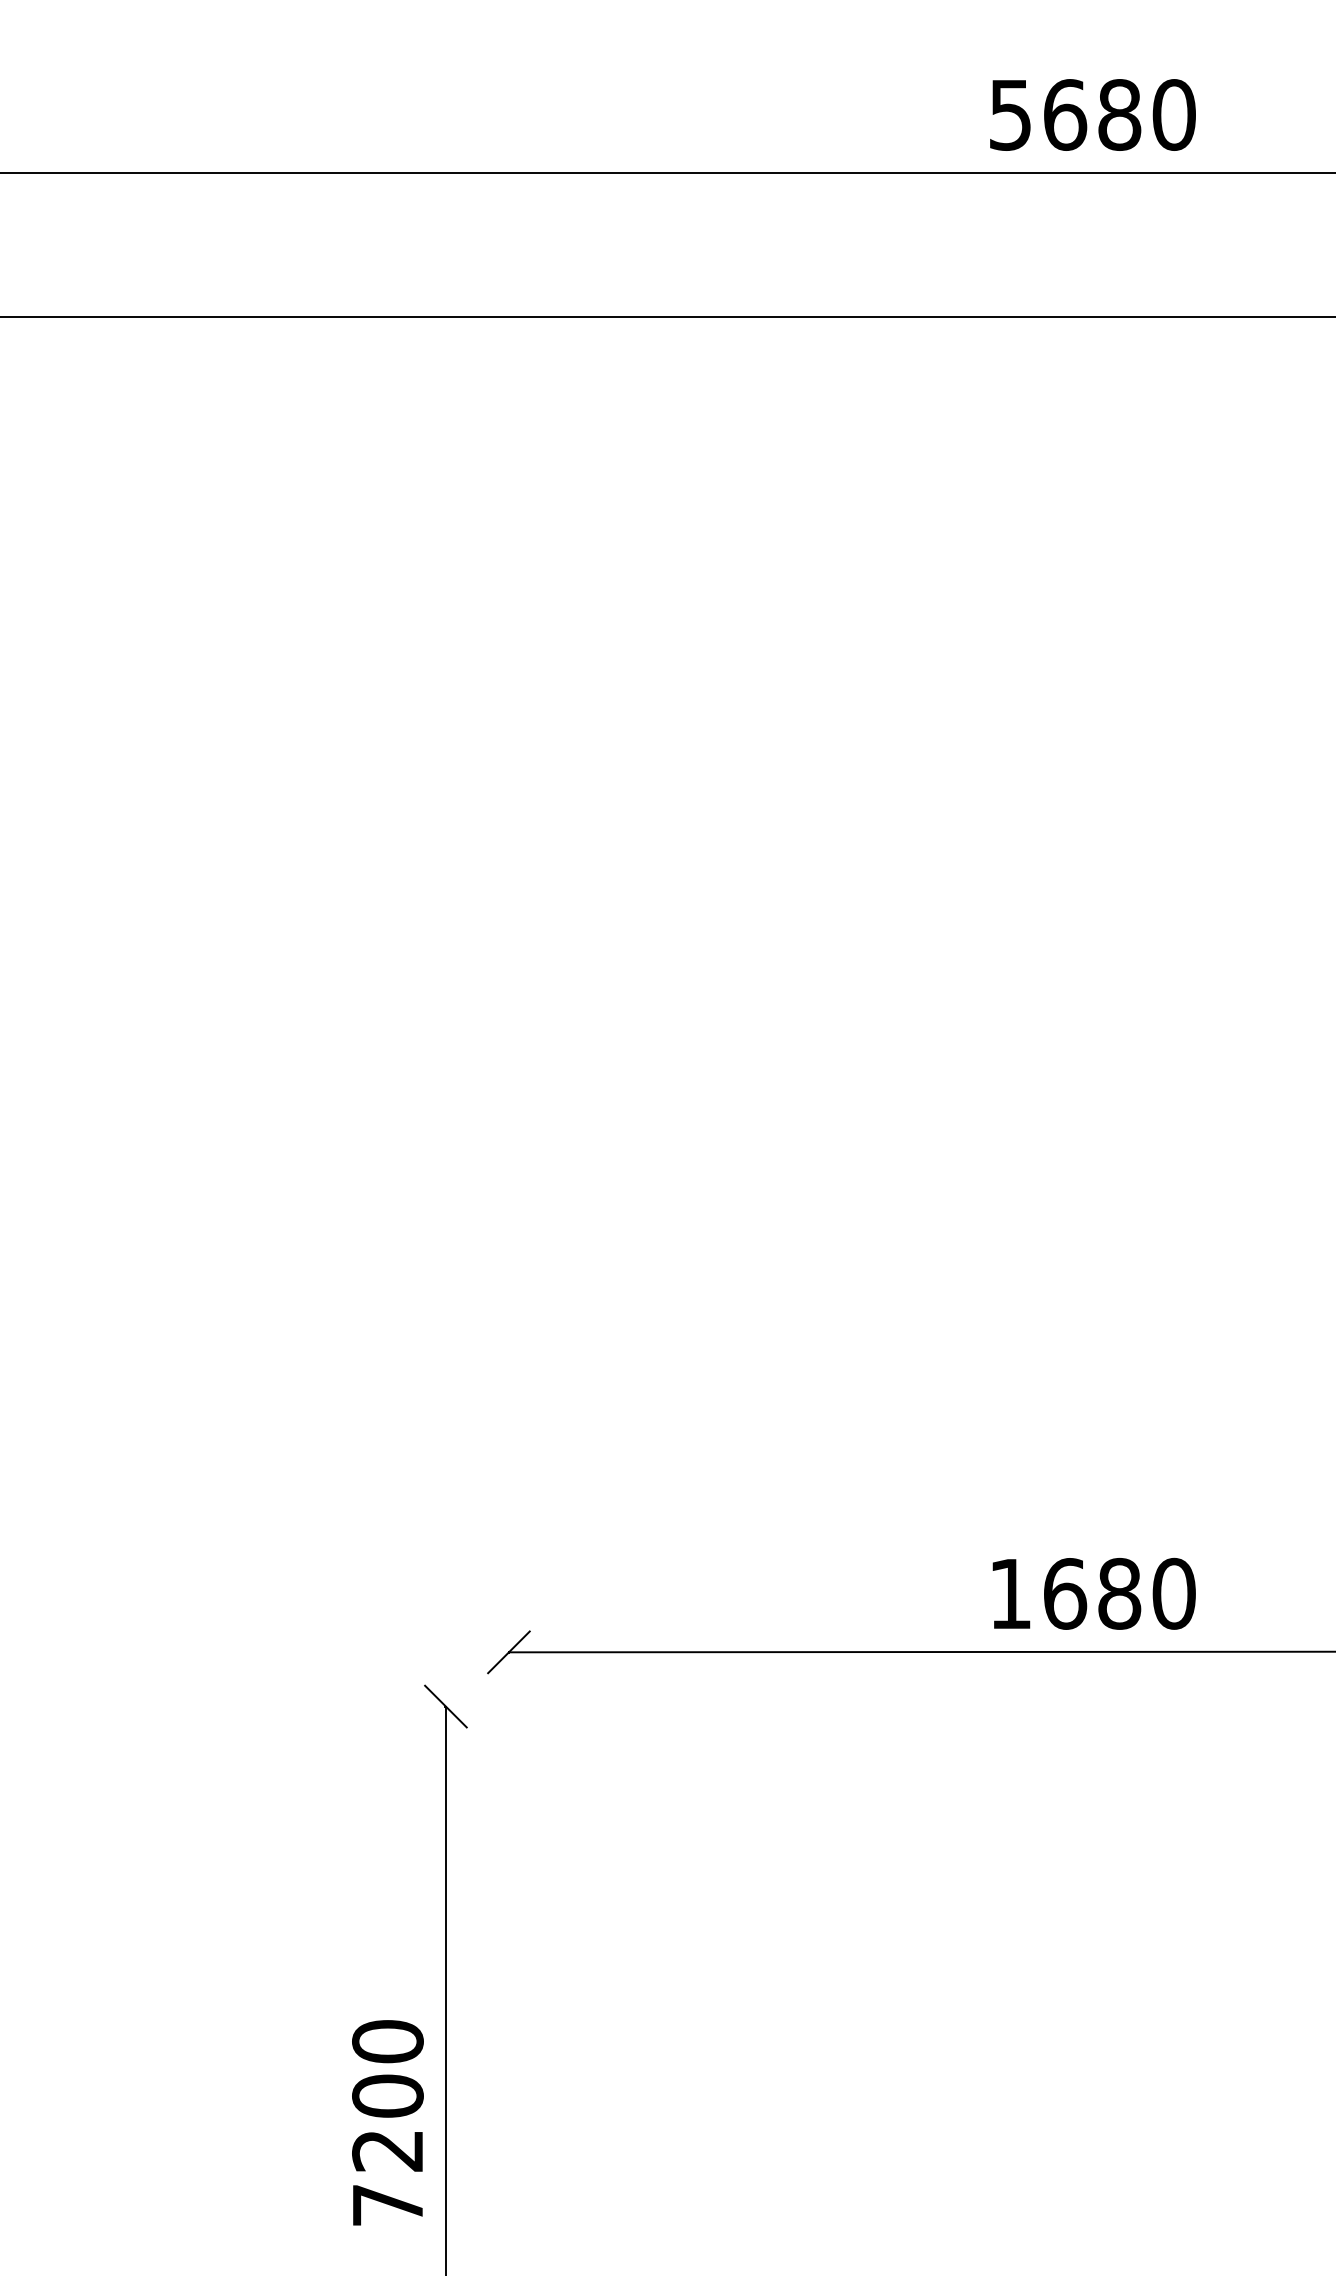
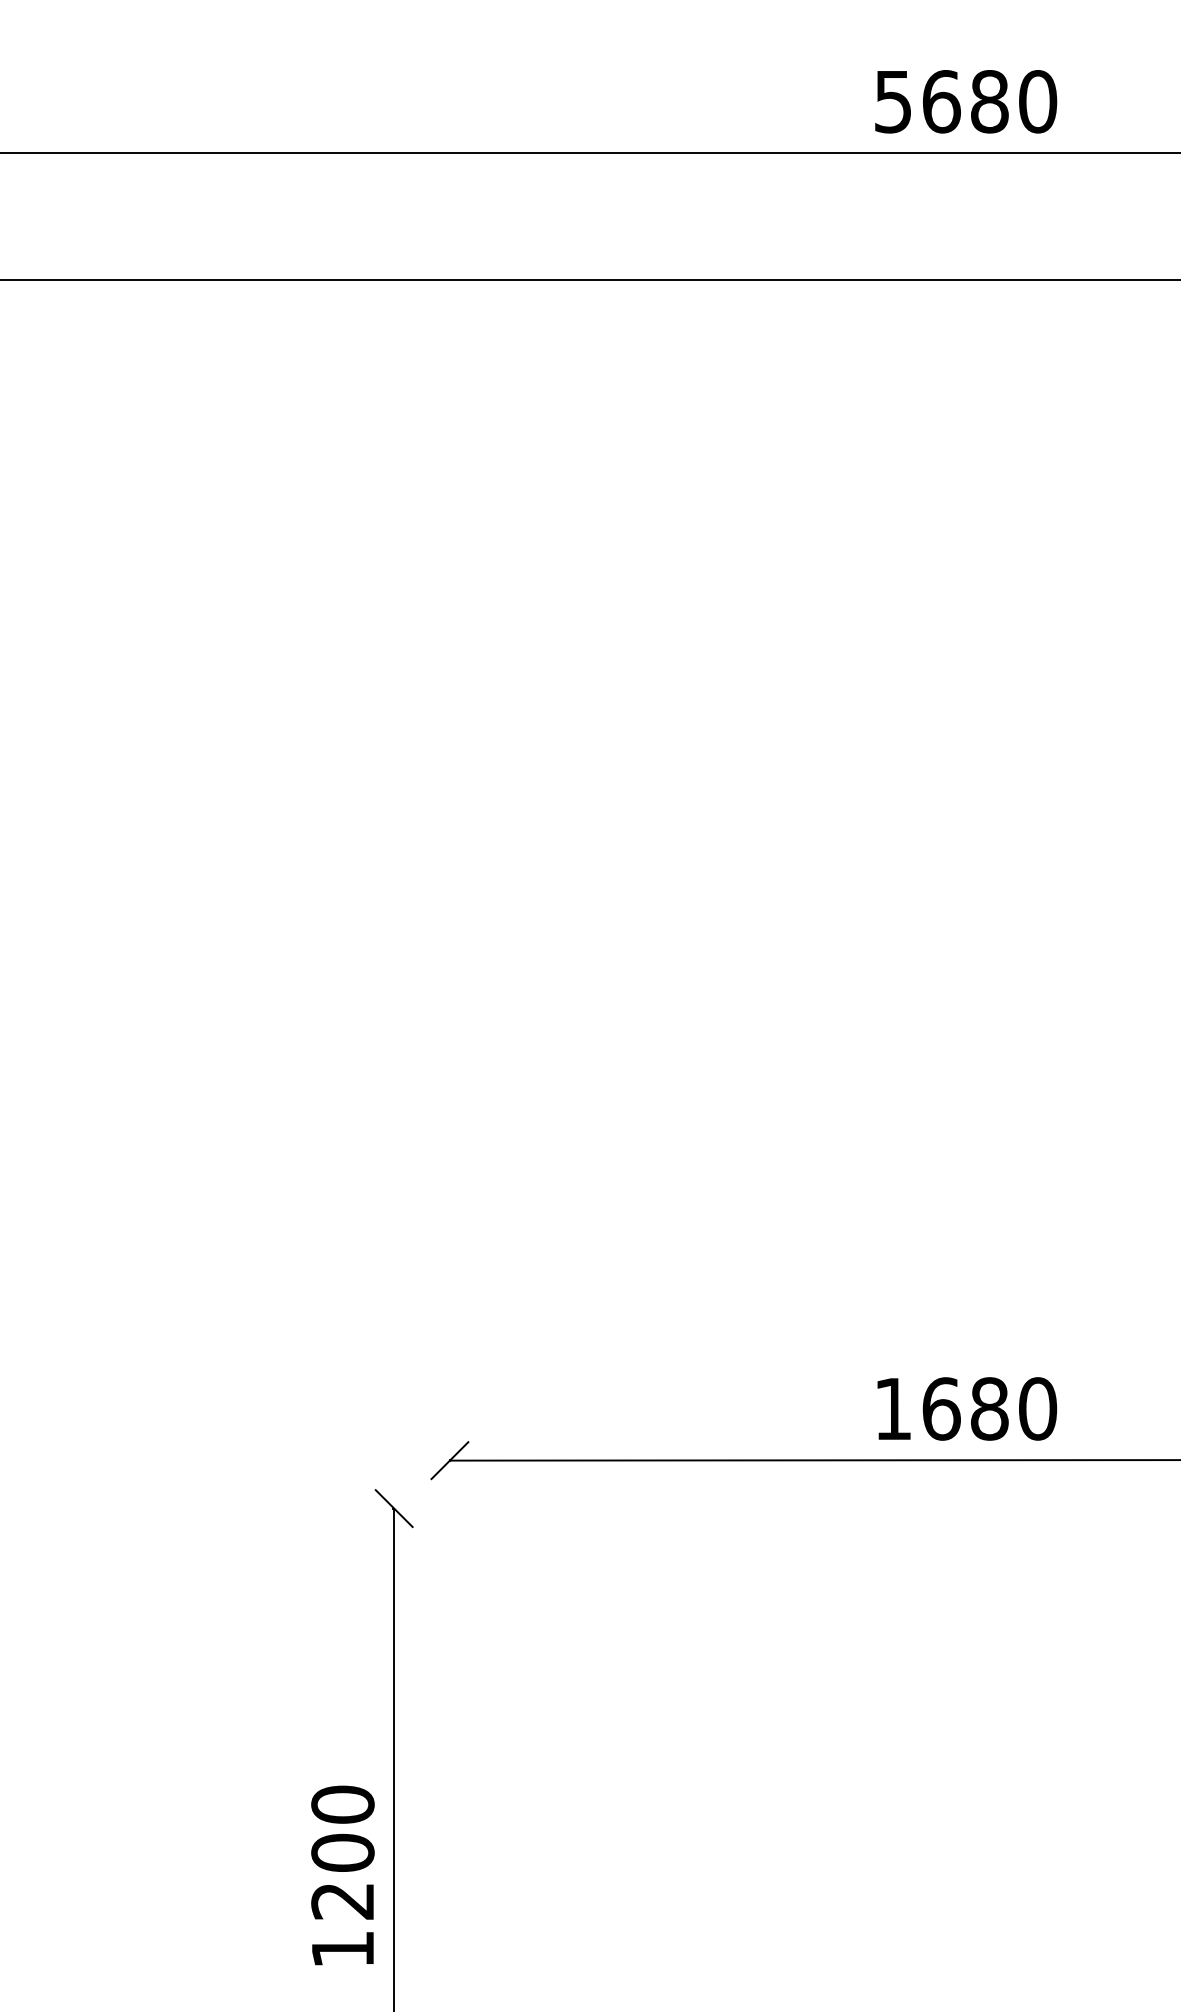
text: (387, 2205) -> (342, 1949), 7200 -> 1200

